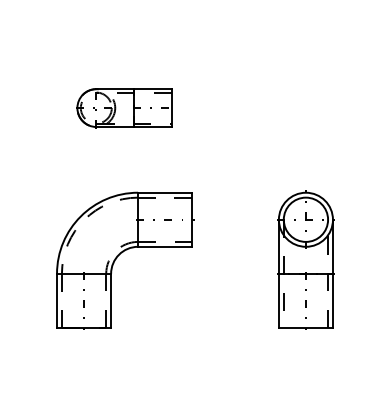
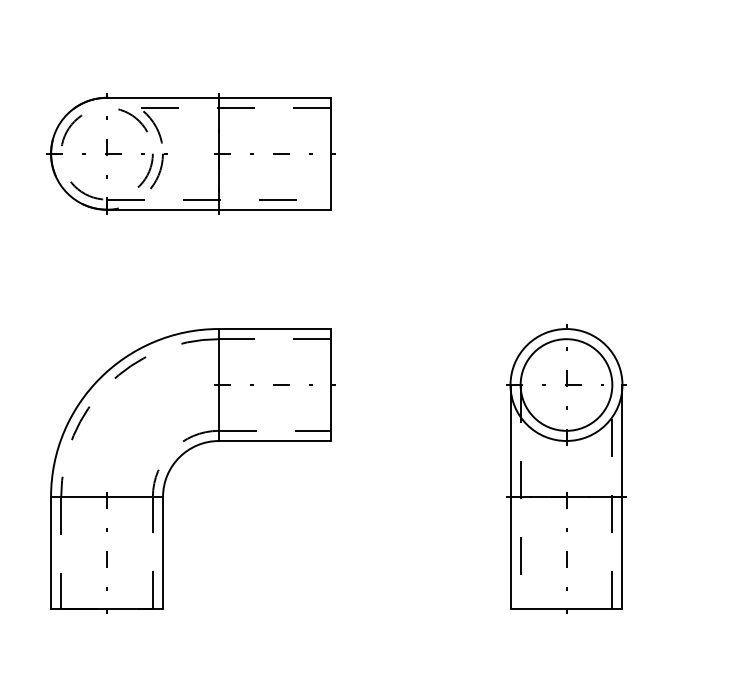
part: (124, 107) -> (190, 152), size x1.43

